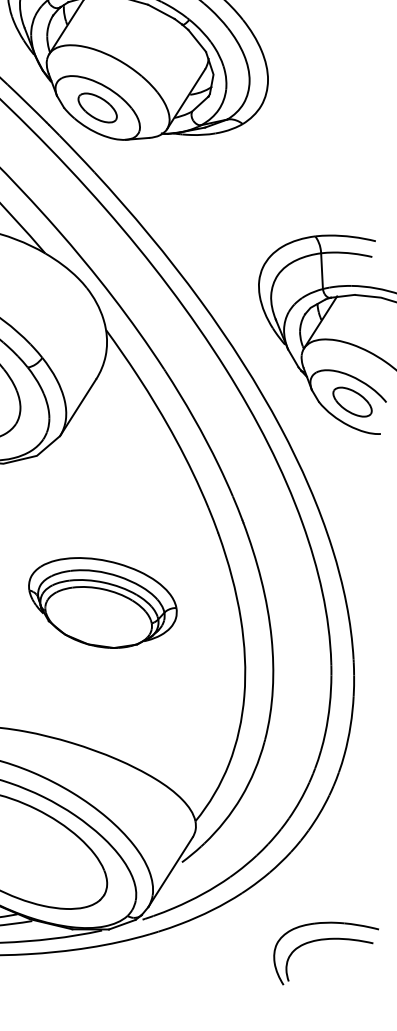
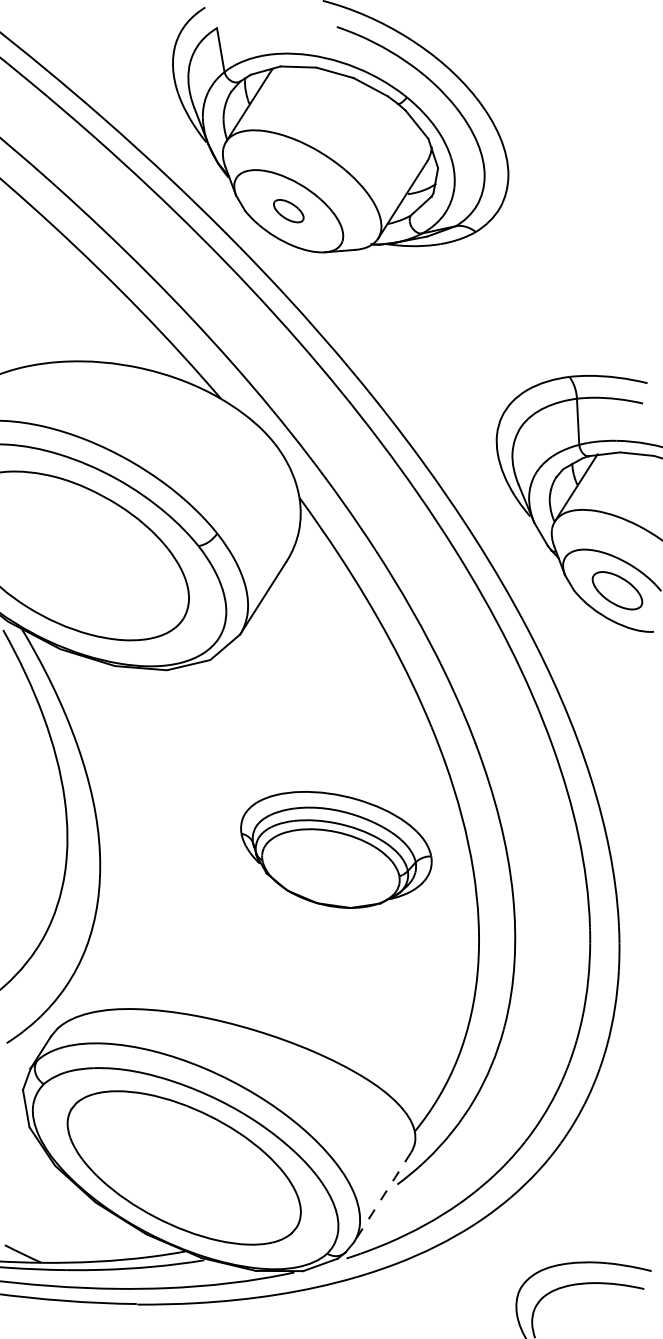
part: (97, 107) -> (288, 210), size x0.6
part: (102, 602) -> (336, 849), moved
line: (170, 872) -> (382, 1197), solid -> dashed

